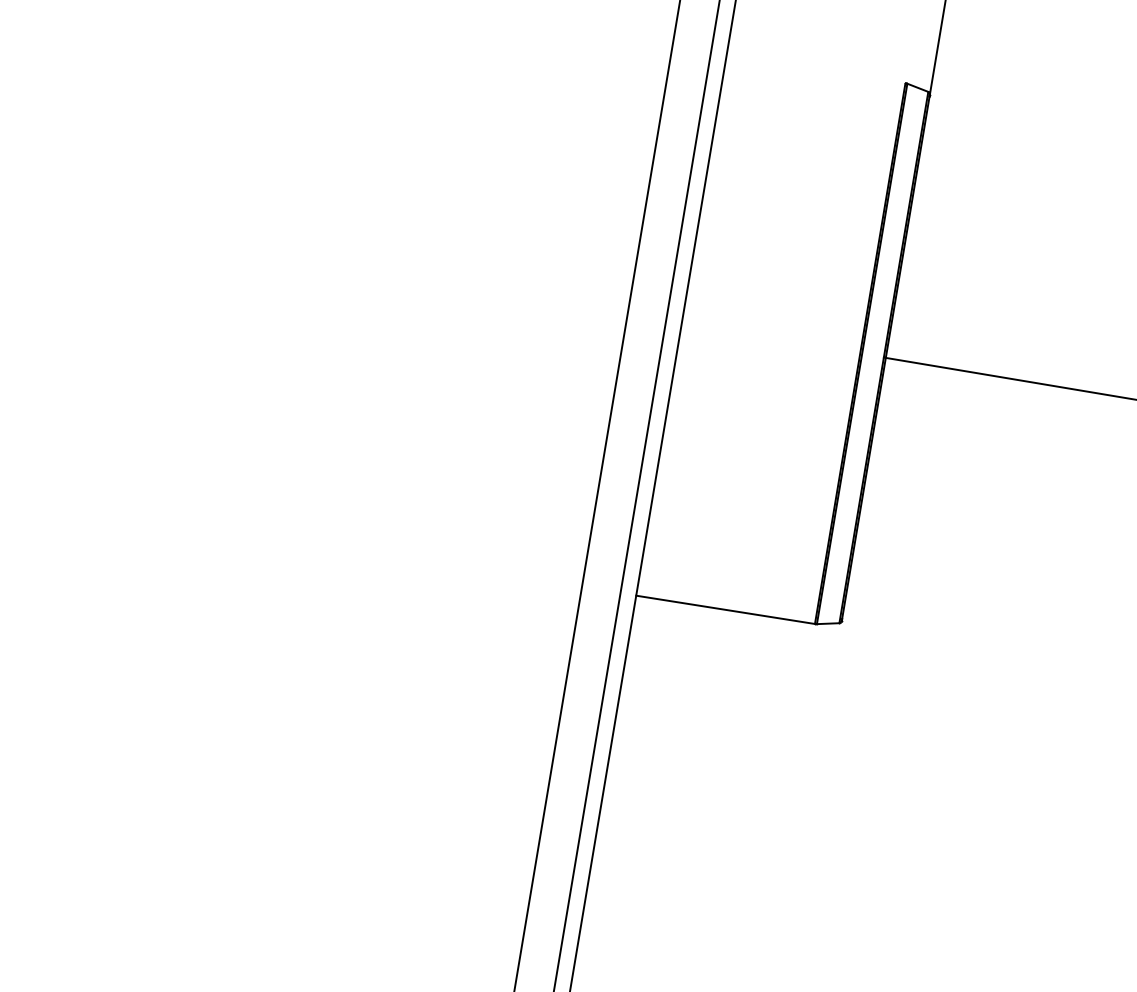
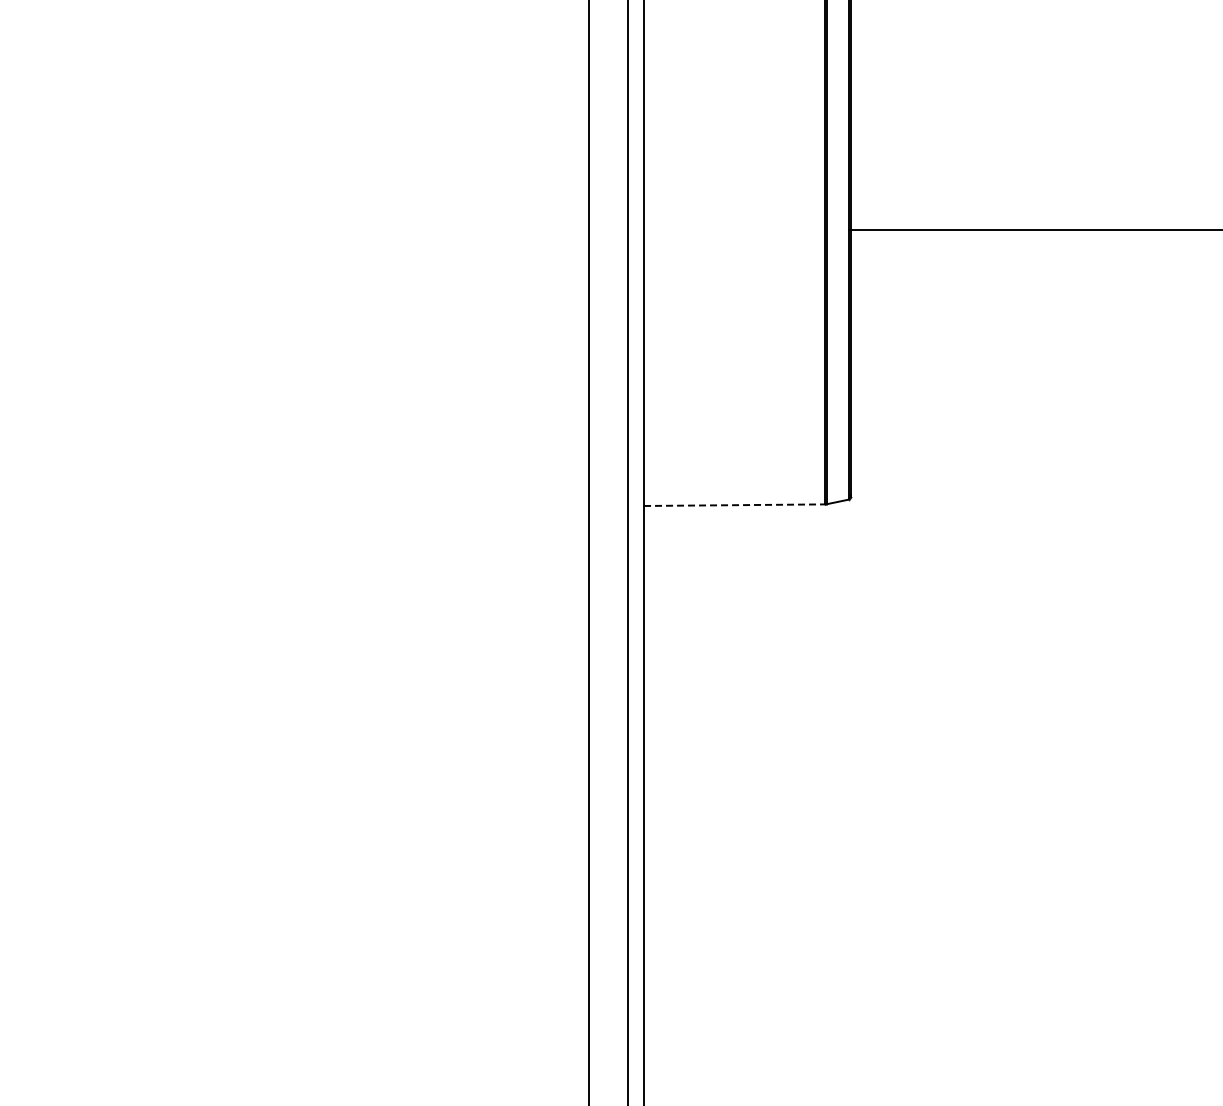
line: (726, 610) -> (735, 505), solid -> dashed

